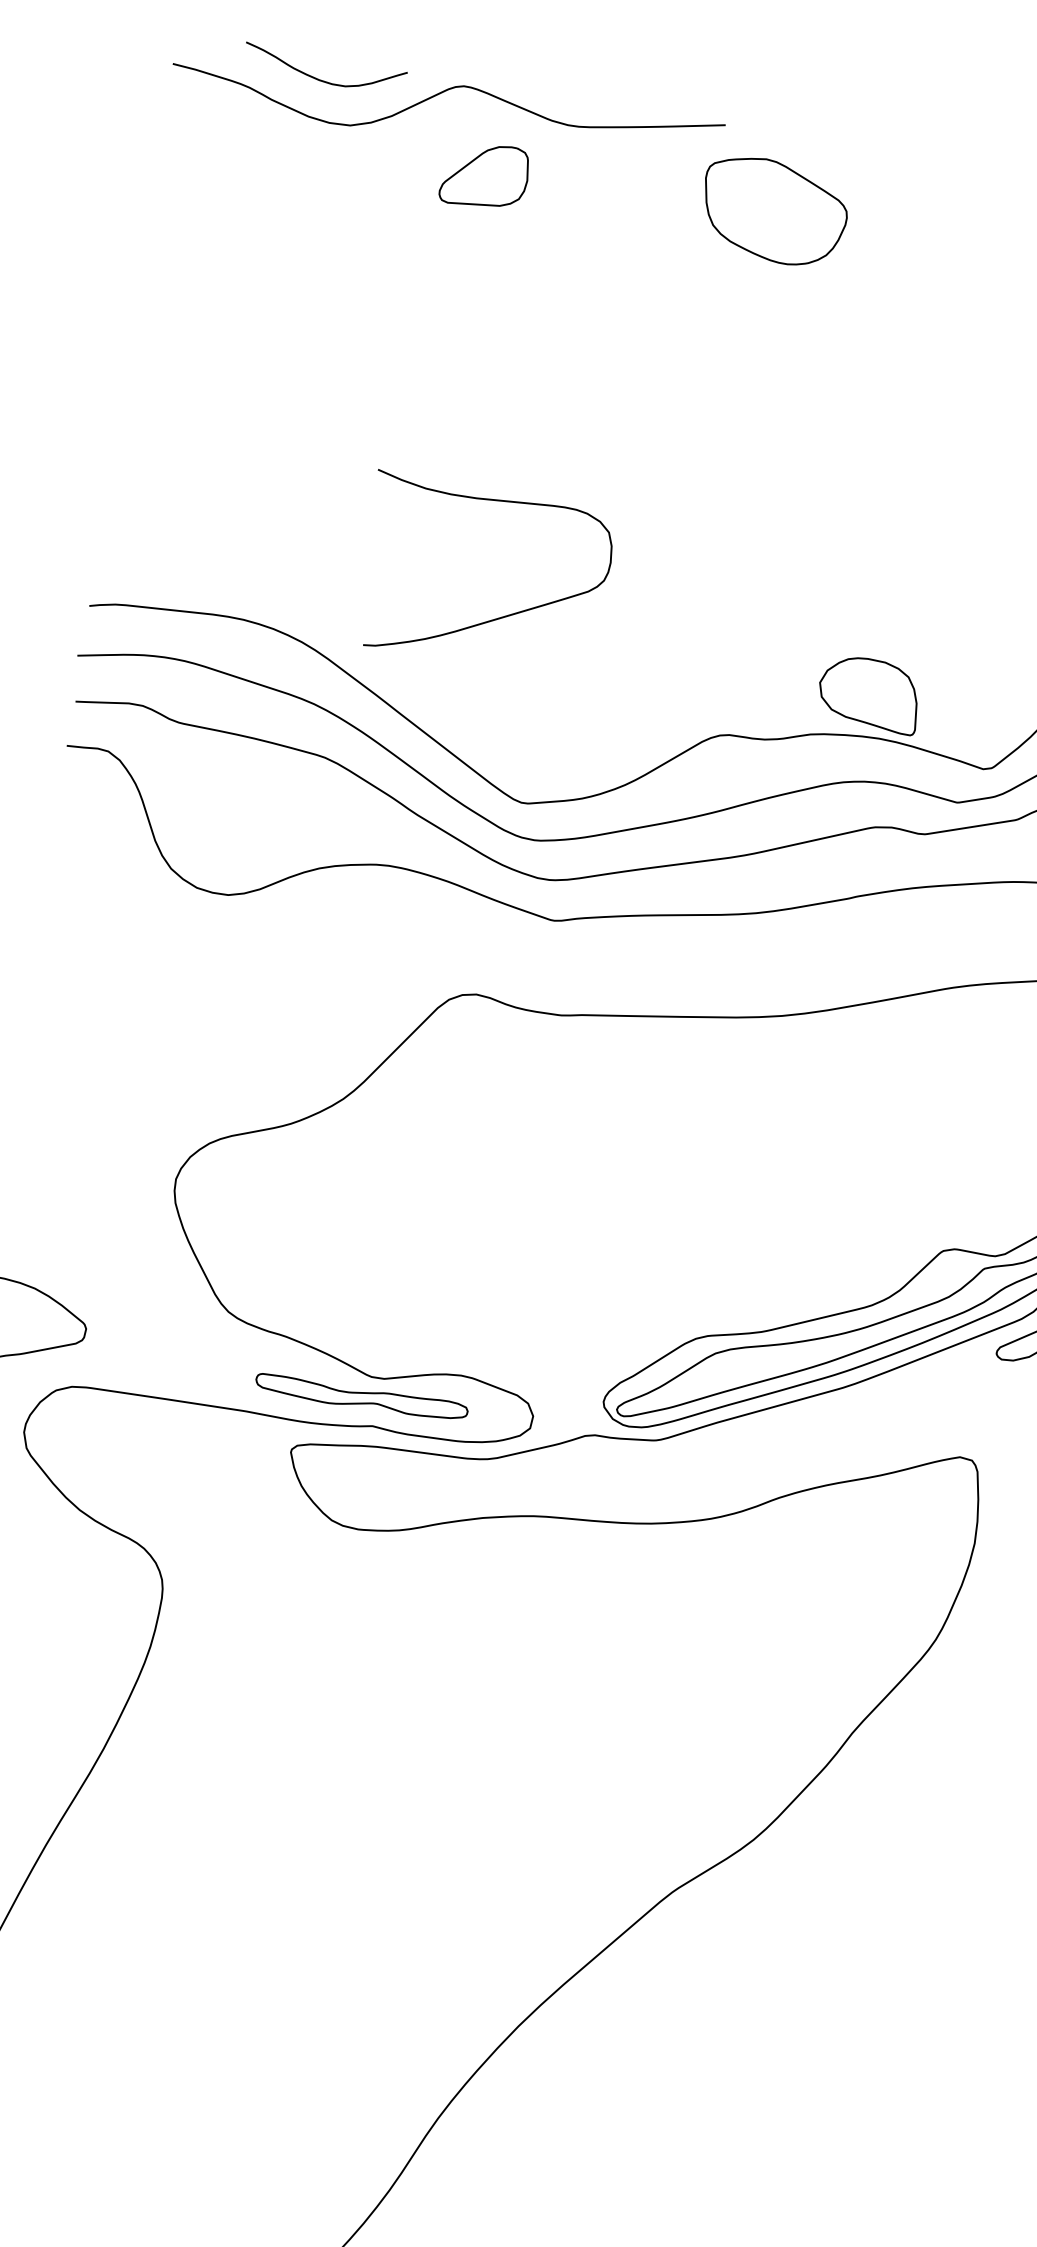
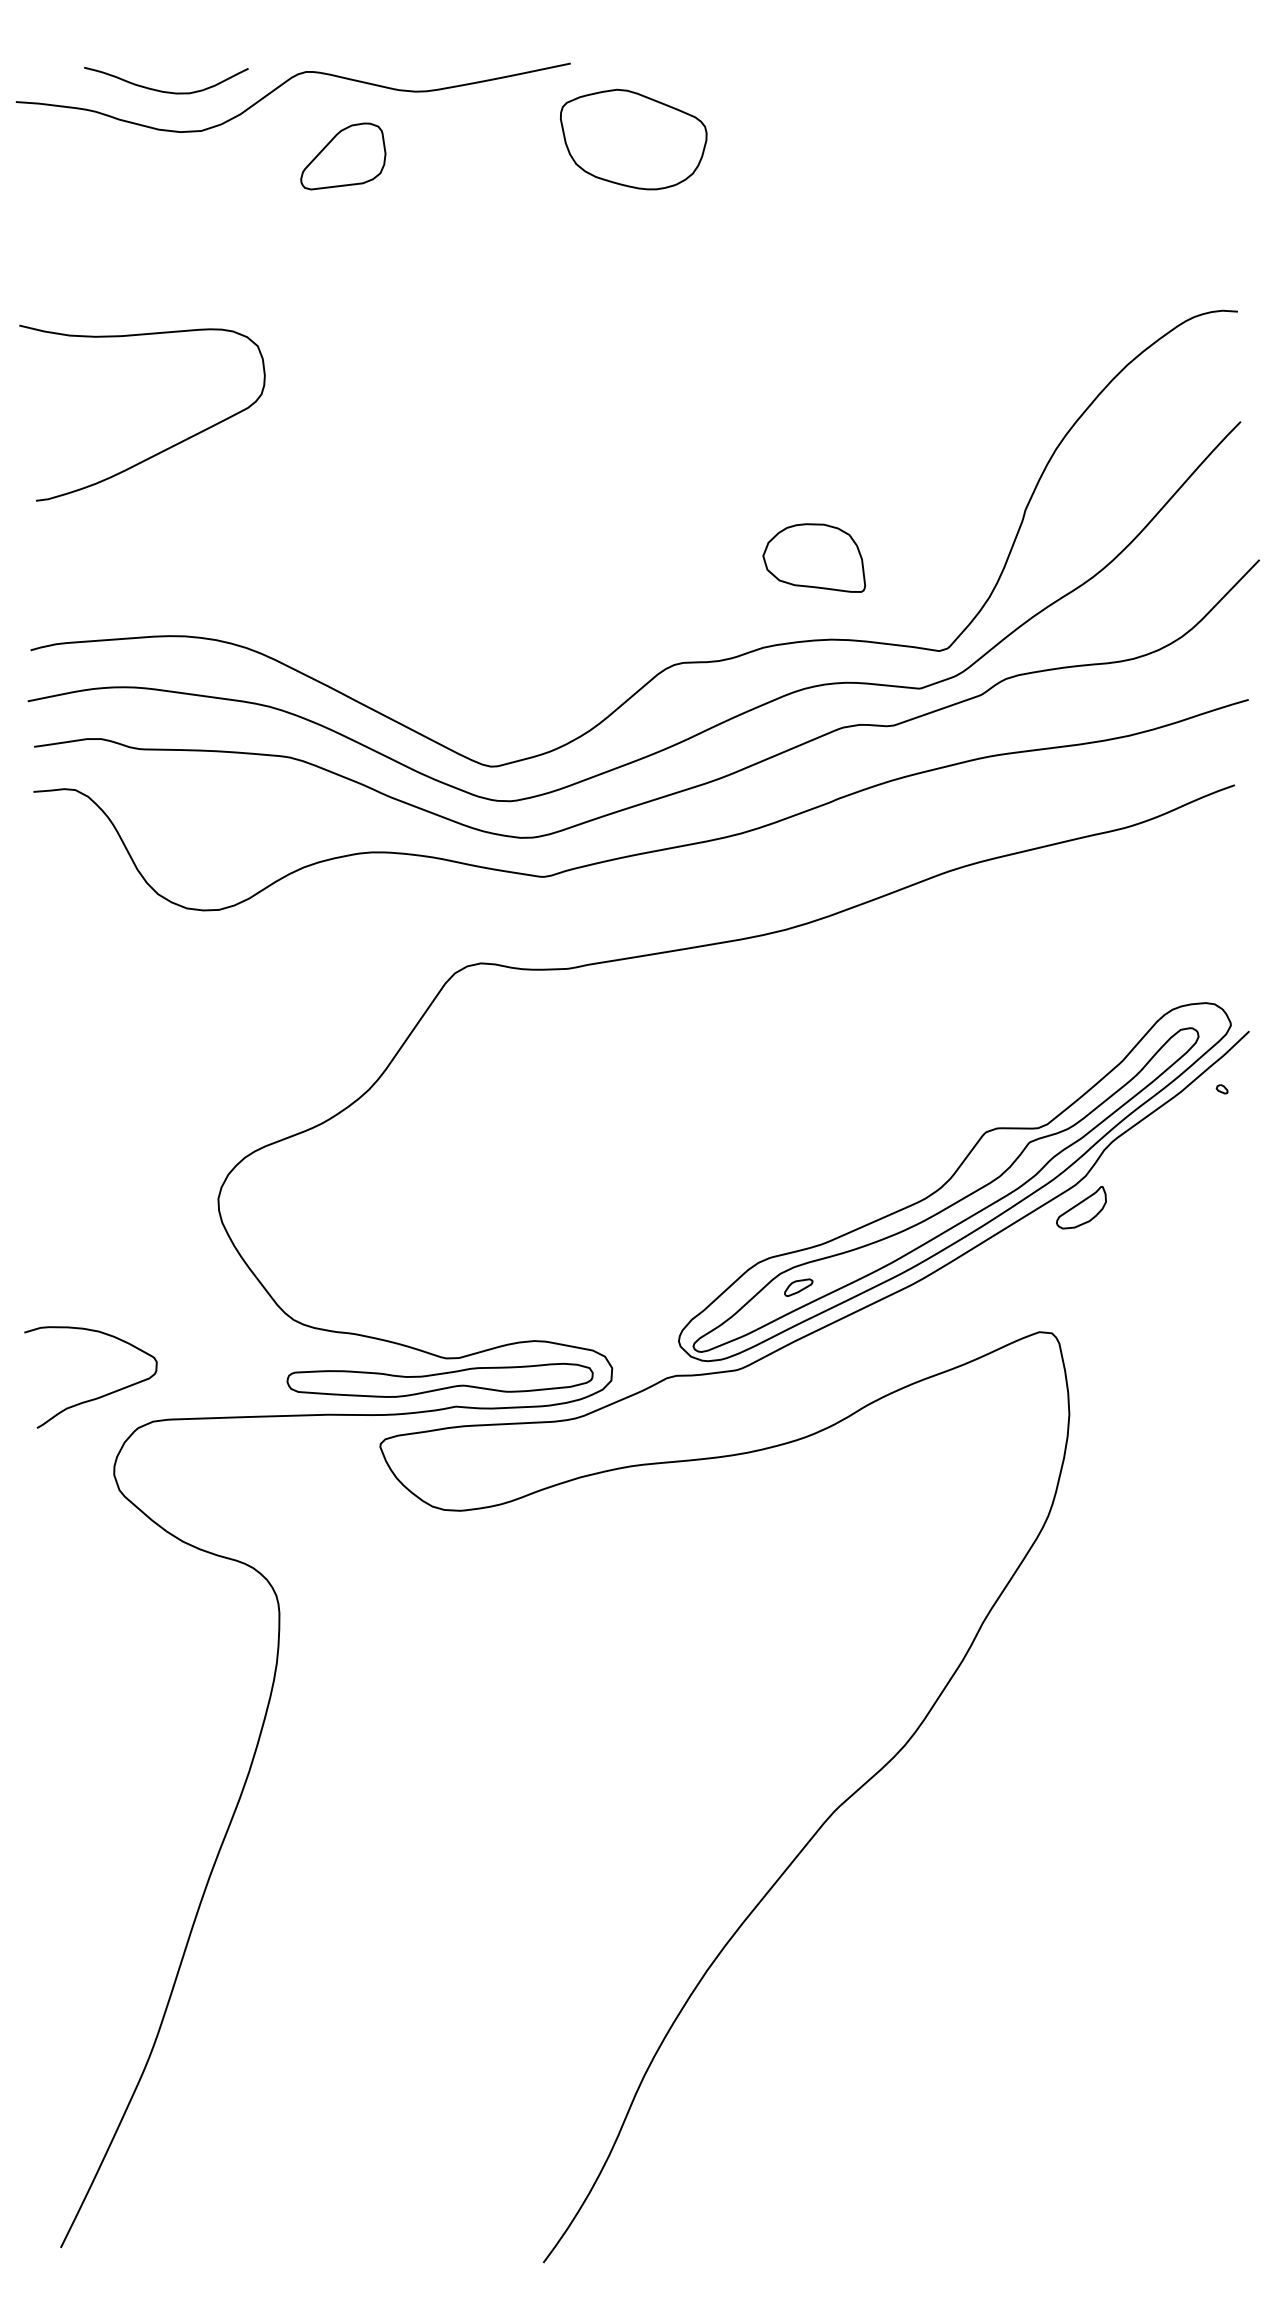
curve: (496, 618) -> (162, 450), moved
part: (870, 693) -> (814, 557), moved
part: (730, 1370) -> (798, 1287), added
part: (361, 1396) -> (439, 1379), size x1.43

